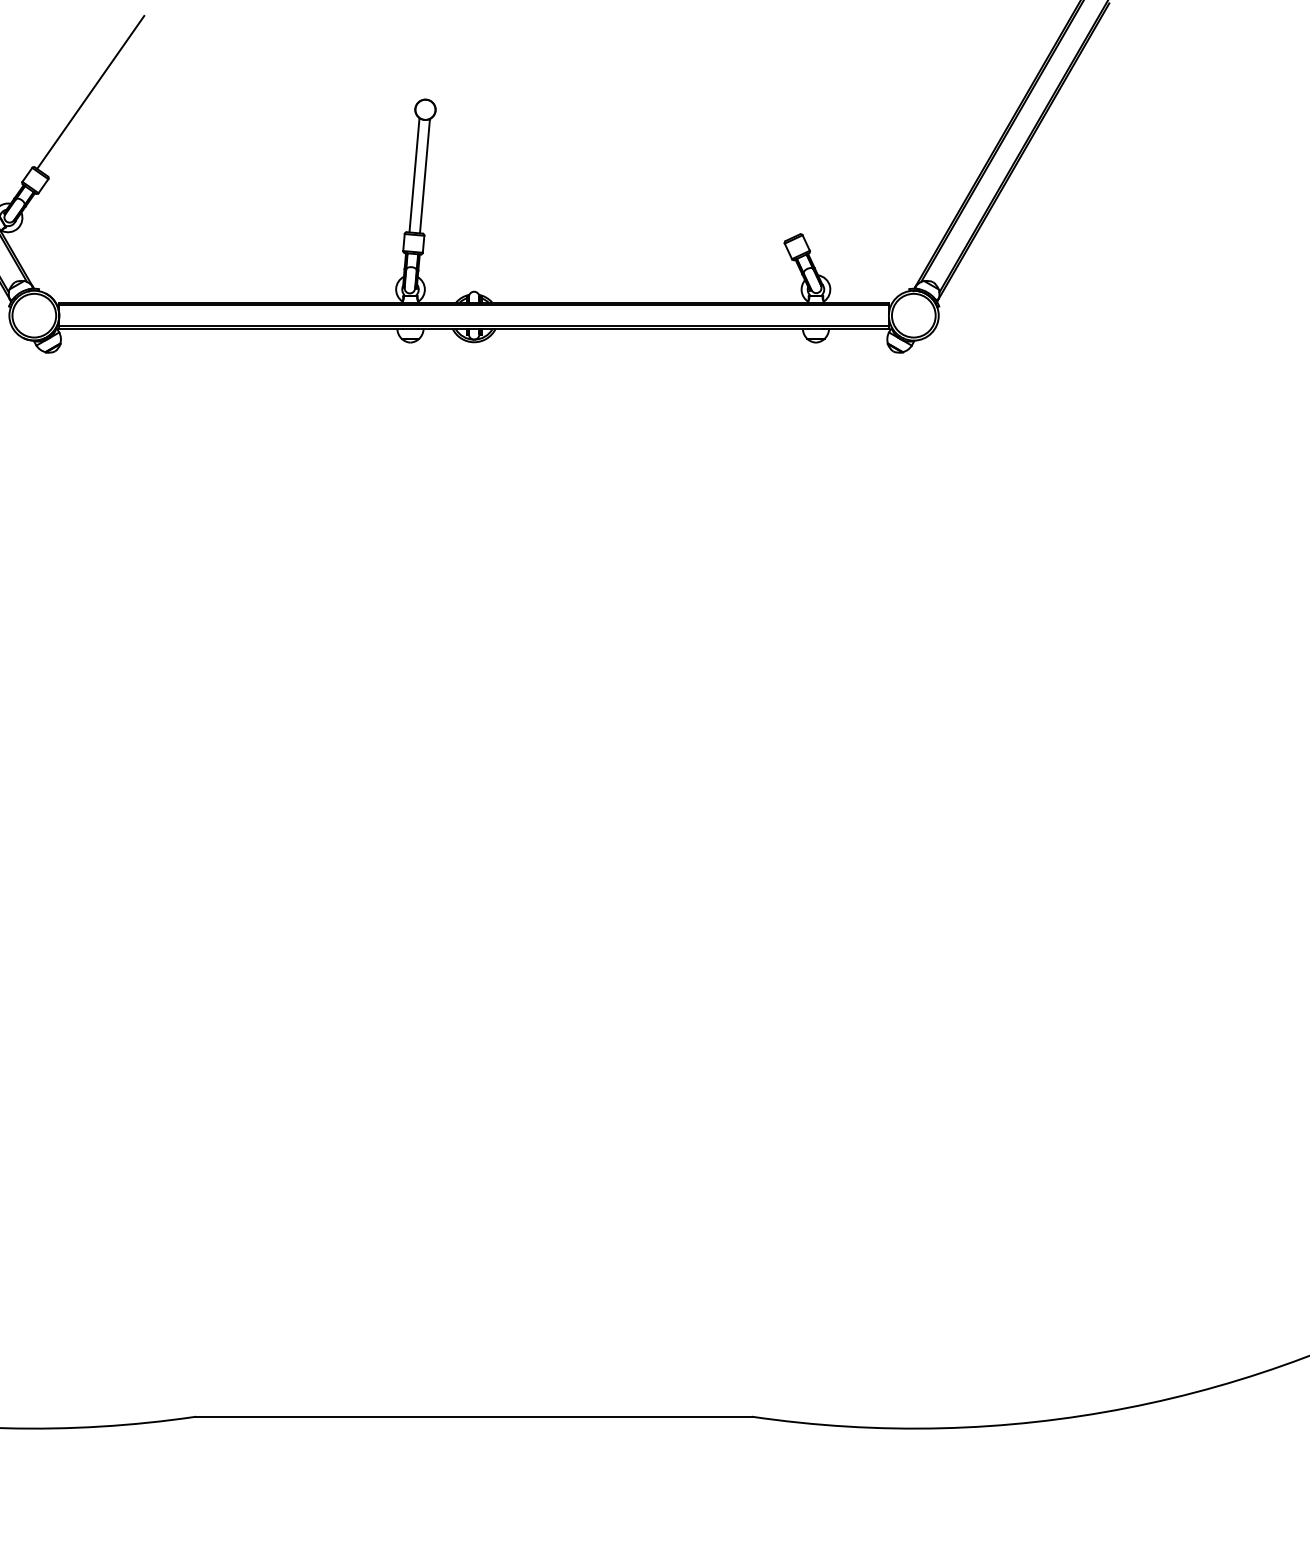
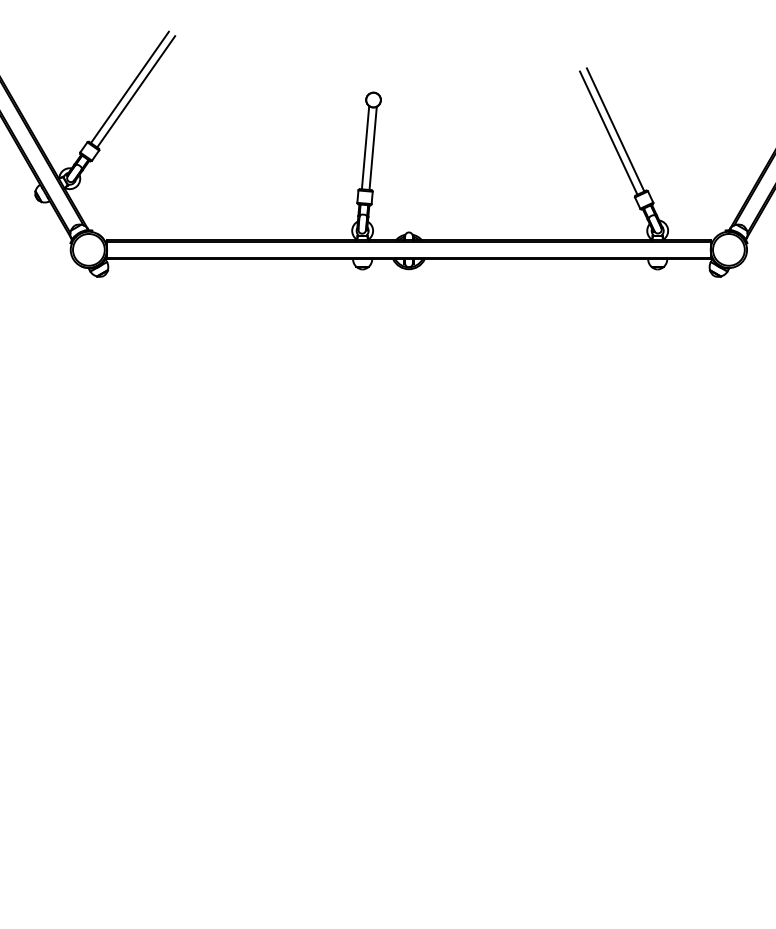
line: (98, 98) -> (135, 91), added
line: (757, 150) -> (615, 129), added
line: (748, 154) -> (608, 132), added

